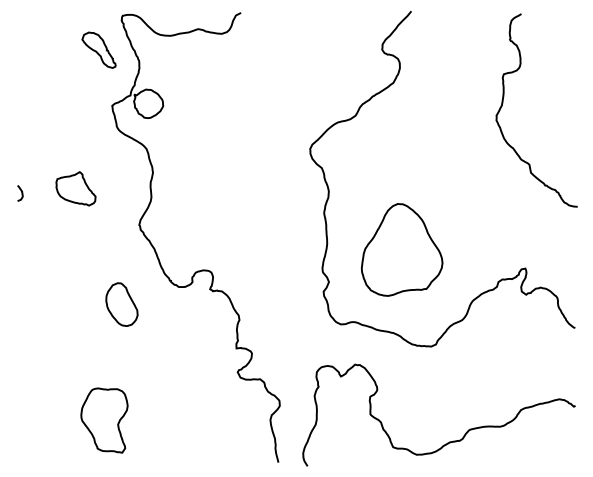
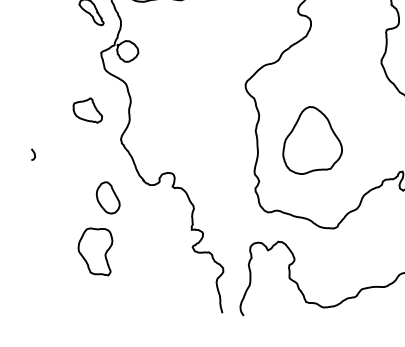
part: (75, 188) -> (87, 110), moved
curve: (21, 193) -> (34, 154), moved
part: (402, 249) -> (312, 140), moved
part: (104, 420) -> (95, 251), moved

